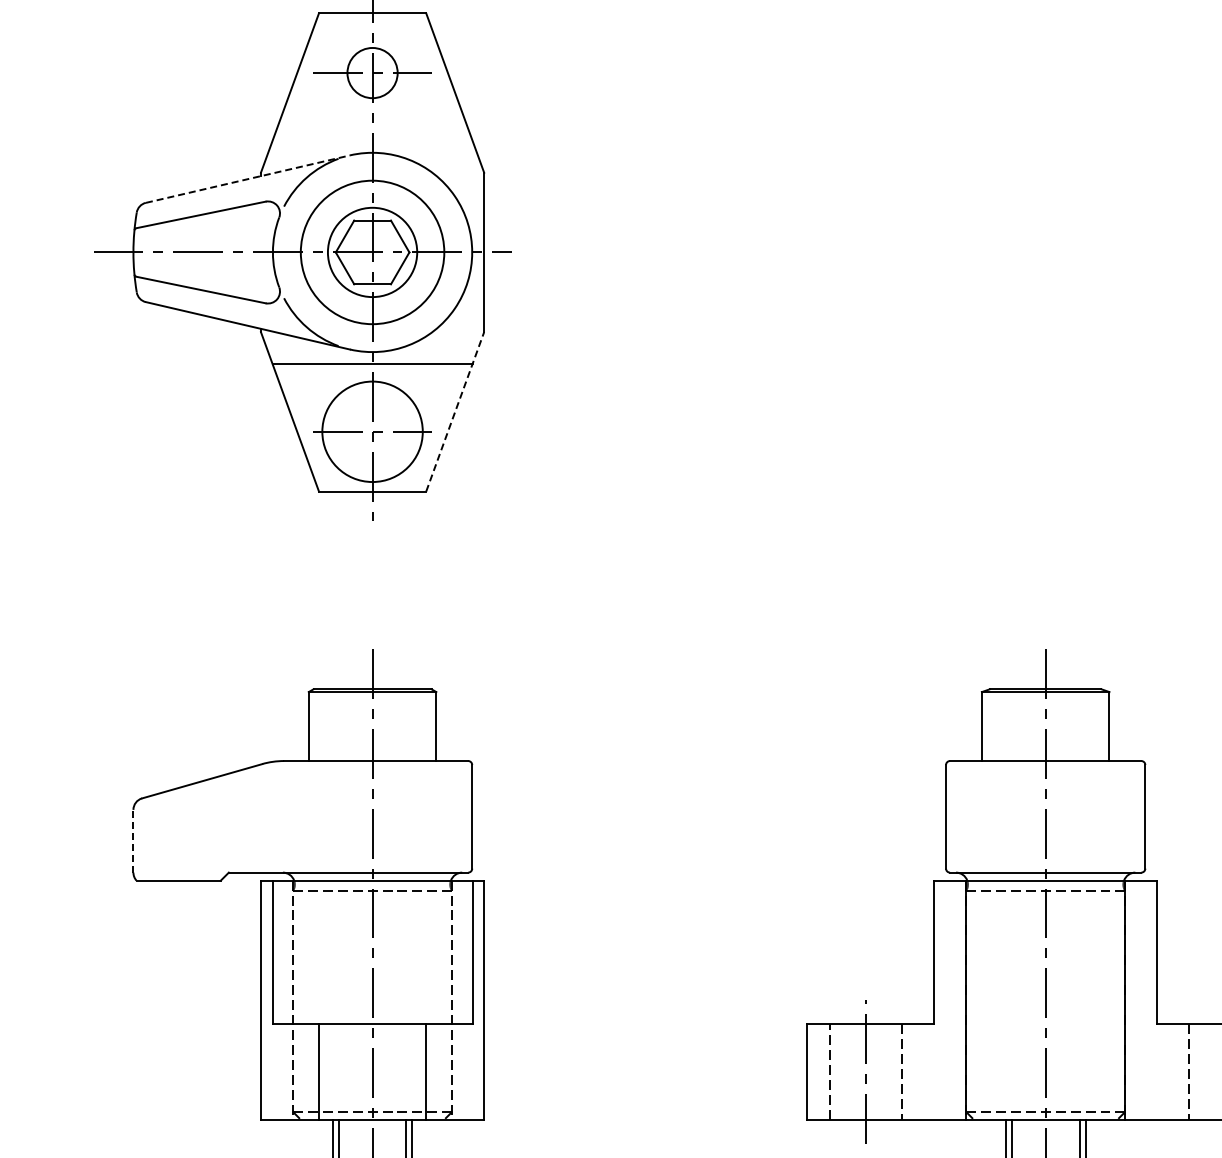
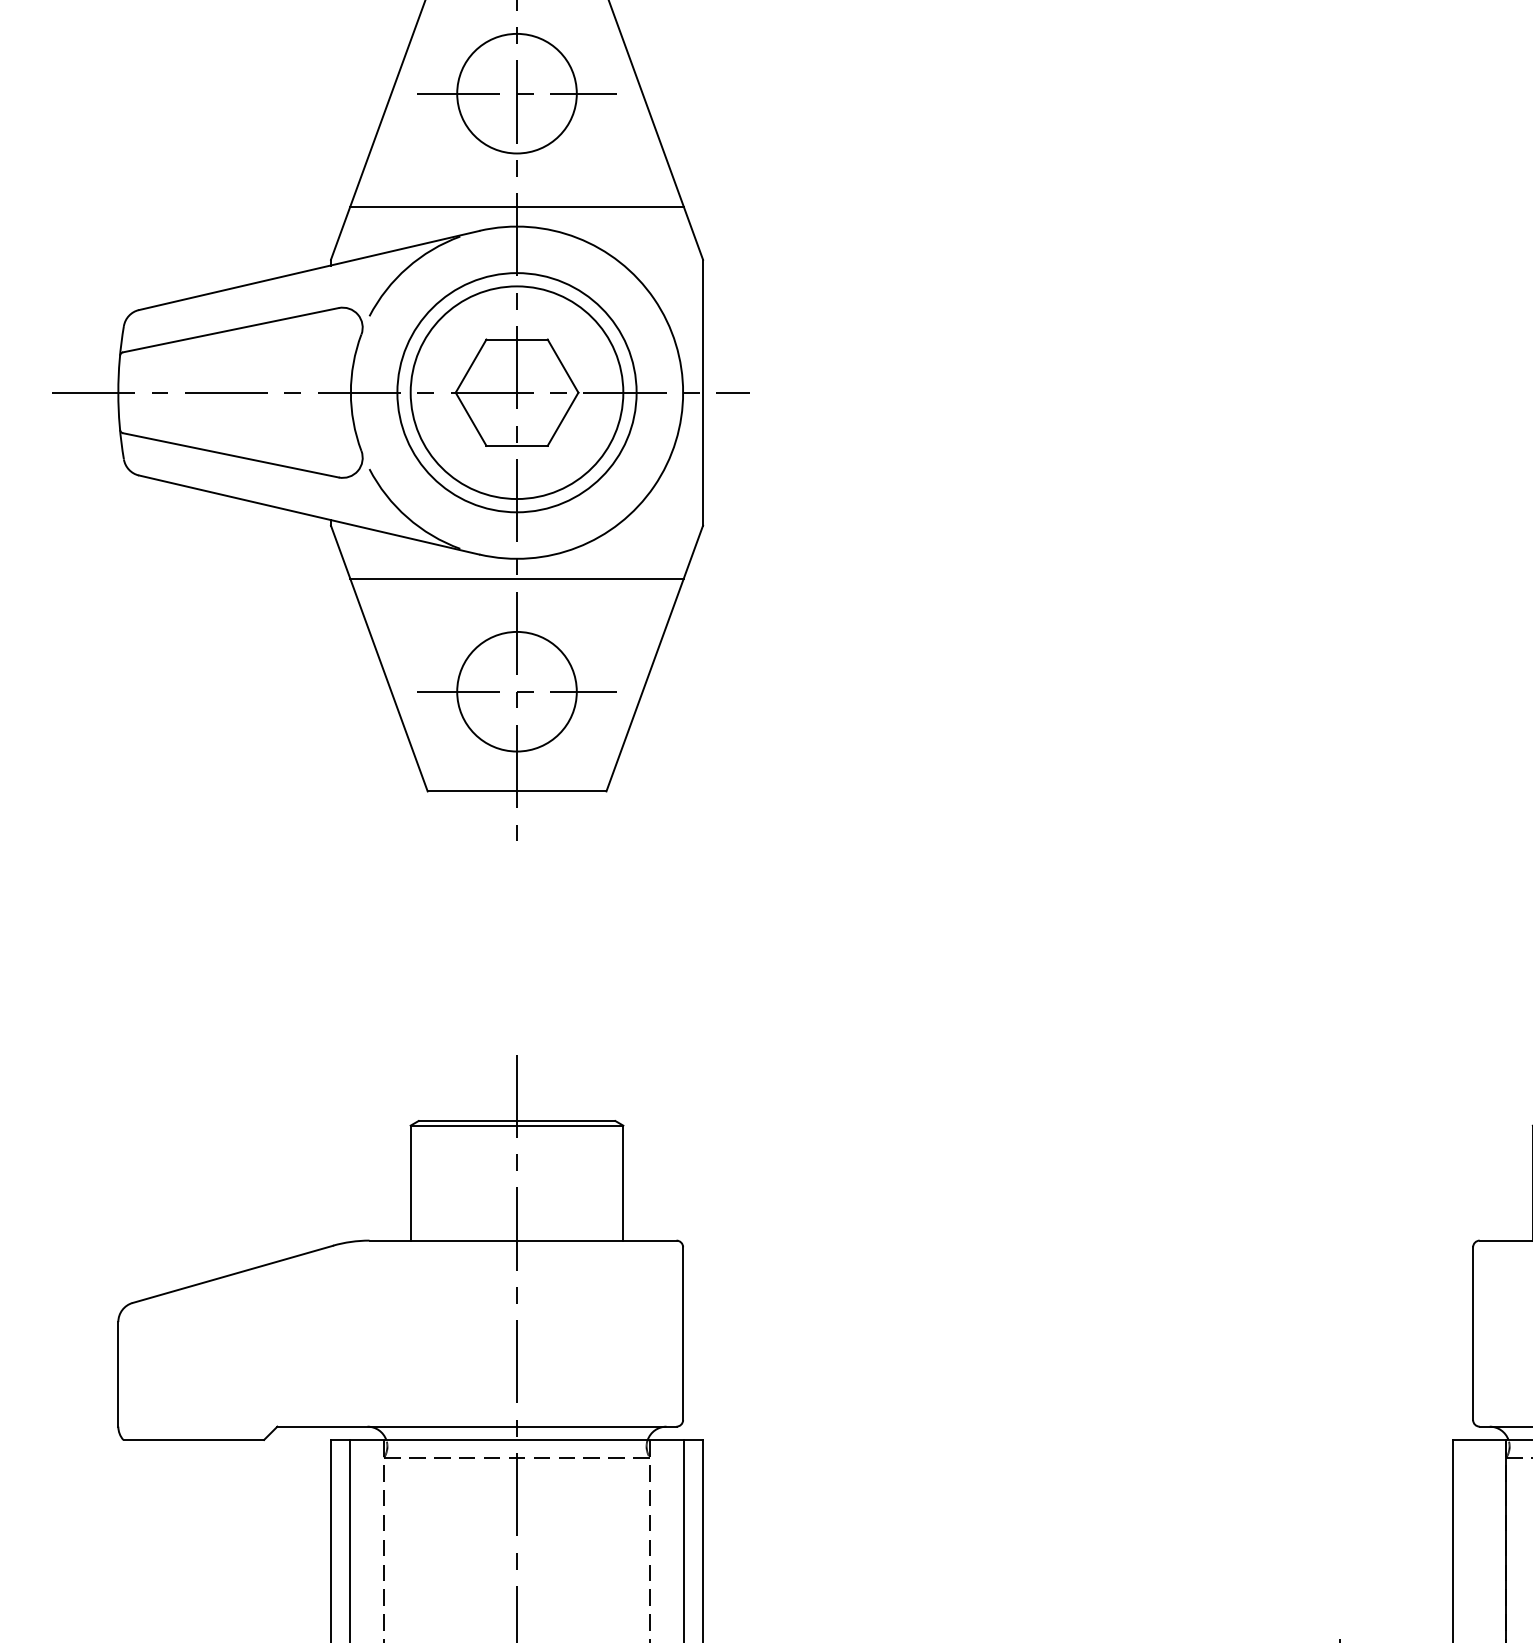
circle: (372, 72) -> (516, 92), size x1.43
line: (372, 140) -> (516, 206), added
line: (247, 179) -> (308, 271), dashed -> solid
circle: (372, 252) -> (516, 392), size x1.43
line: (455, 411) -> (655, 657), dashed -> solid
circle: (372, 431) -> (516, 691), size x0.71
line: (133, 840) -> (118, 1373), dashed -> solid

